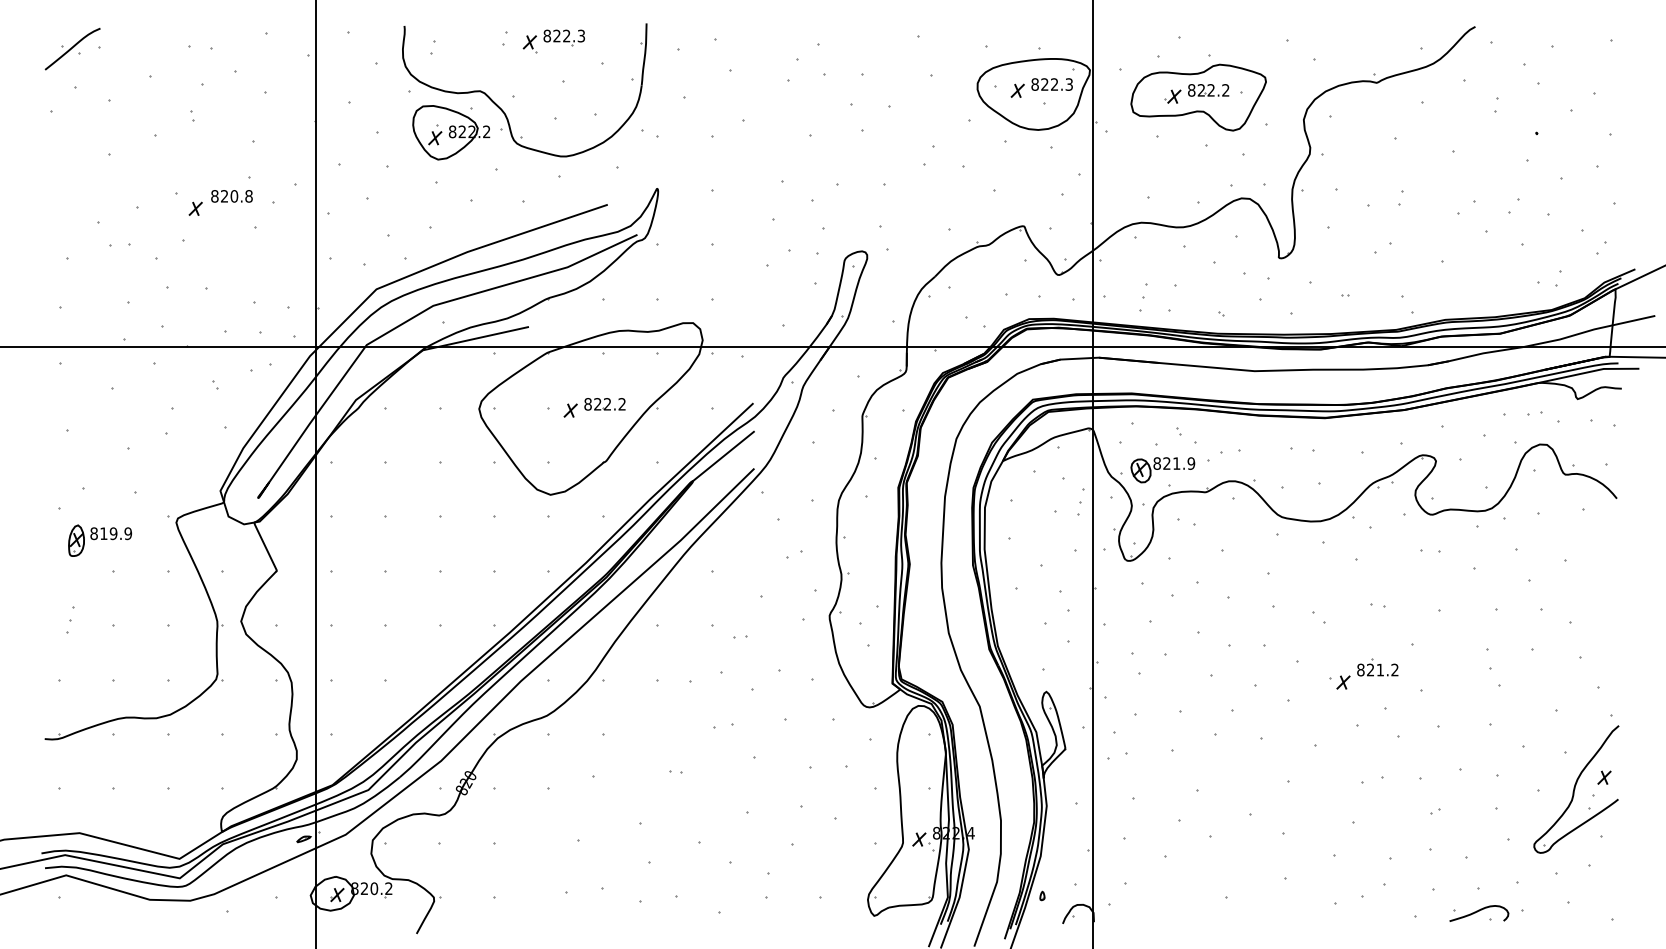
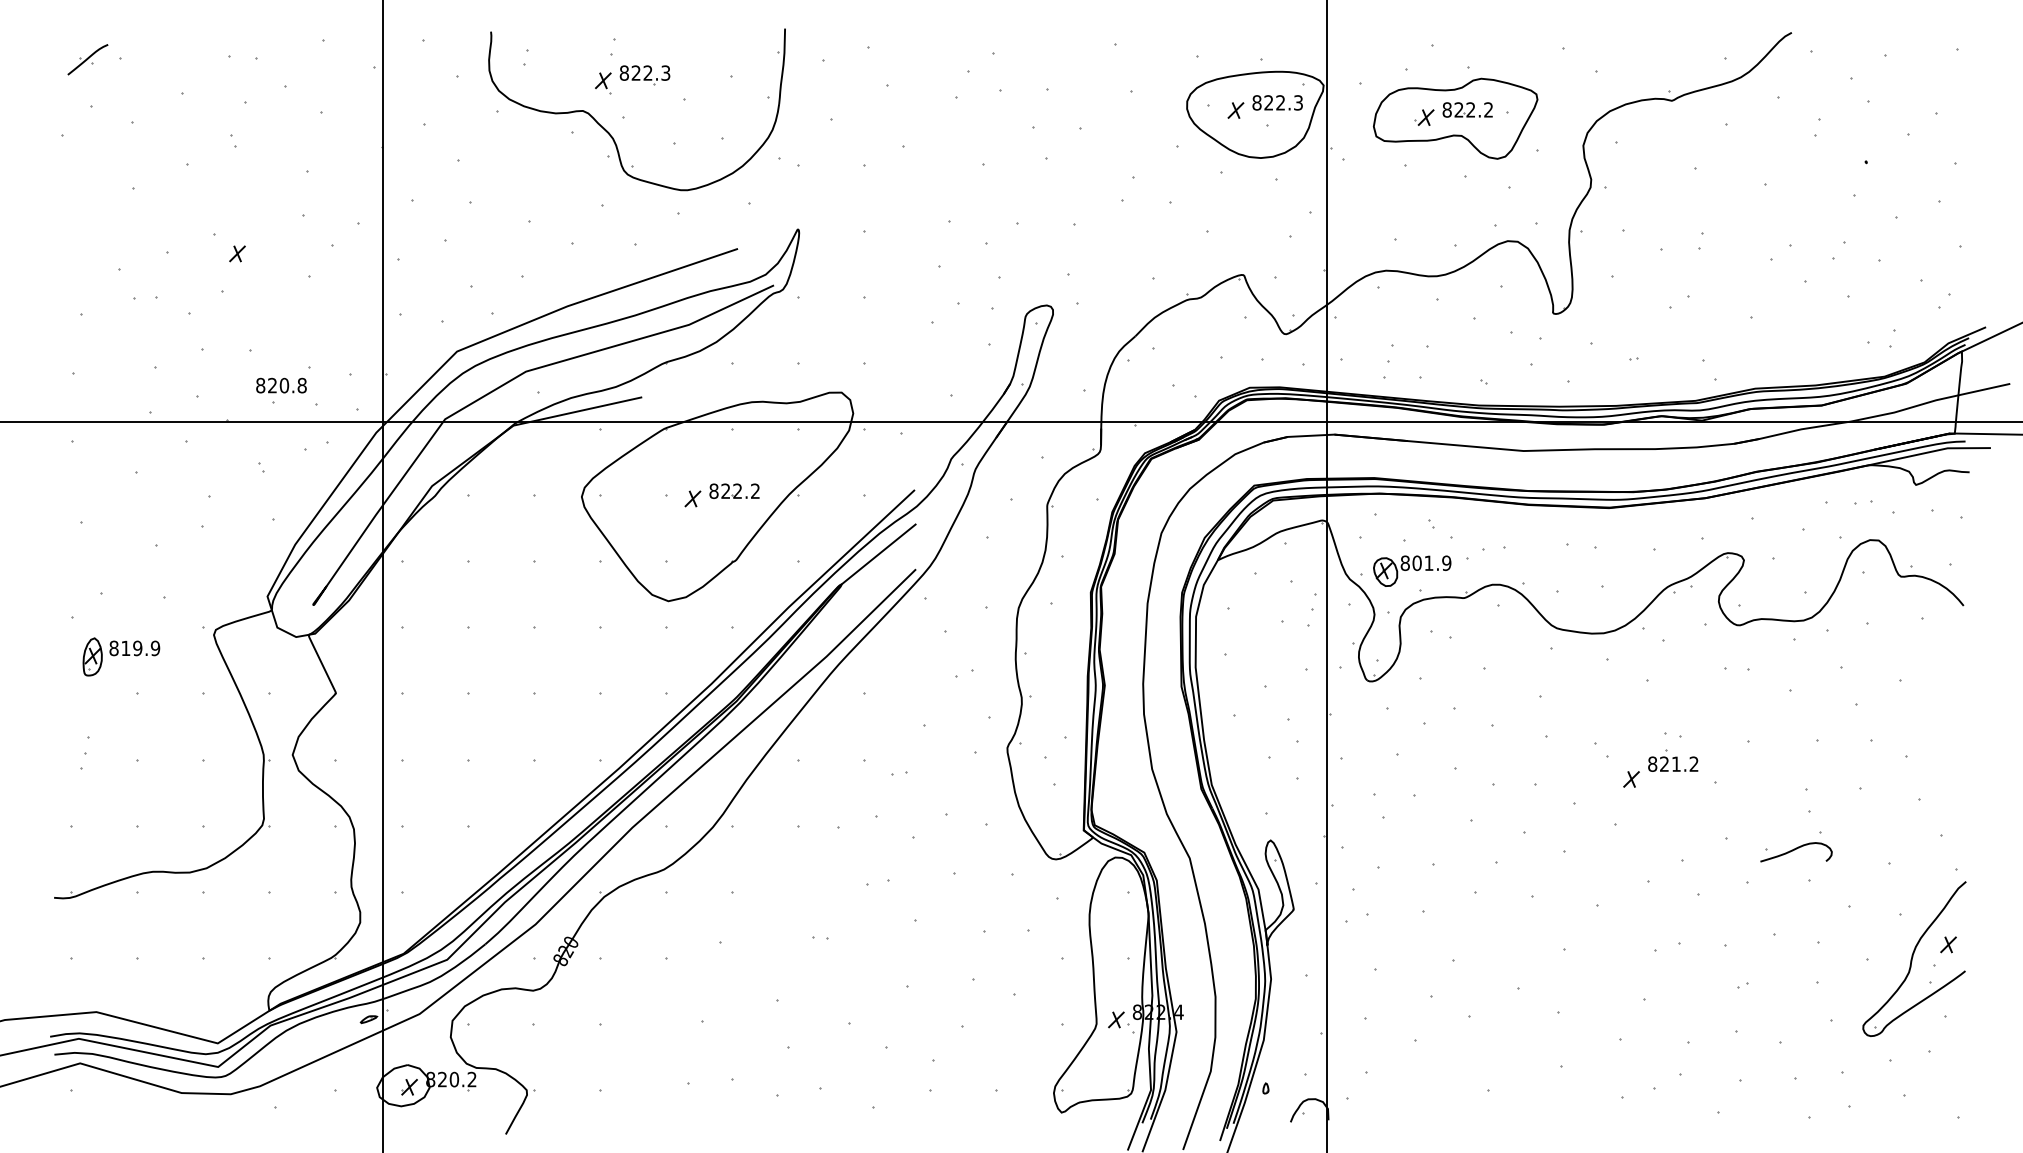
part: (553, 41) -> (631, 79), moved
part: (72, 48) -> (87, 59), size x0.6
part: (451, 132) -> (548, 161), removed
text: (231, 196) -> (280, 385), moved
text: (1166, 463) -> (1416, 563), 821.9 -> 801.9
part: (1367, 673) -> (1660, 768), moved
part: (1479, 913) -> (1796, 852), moved

